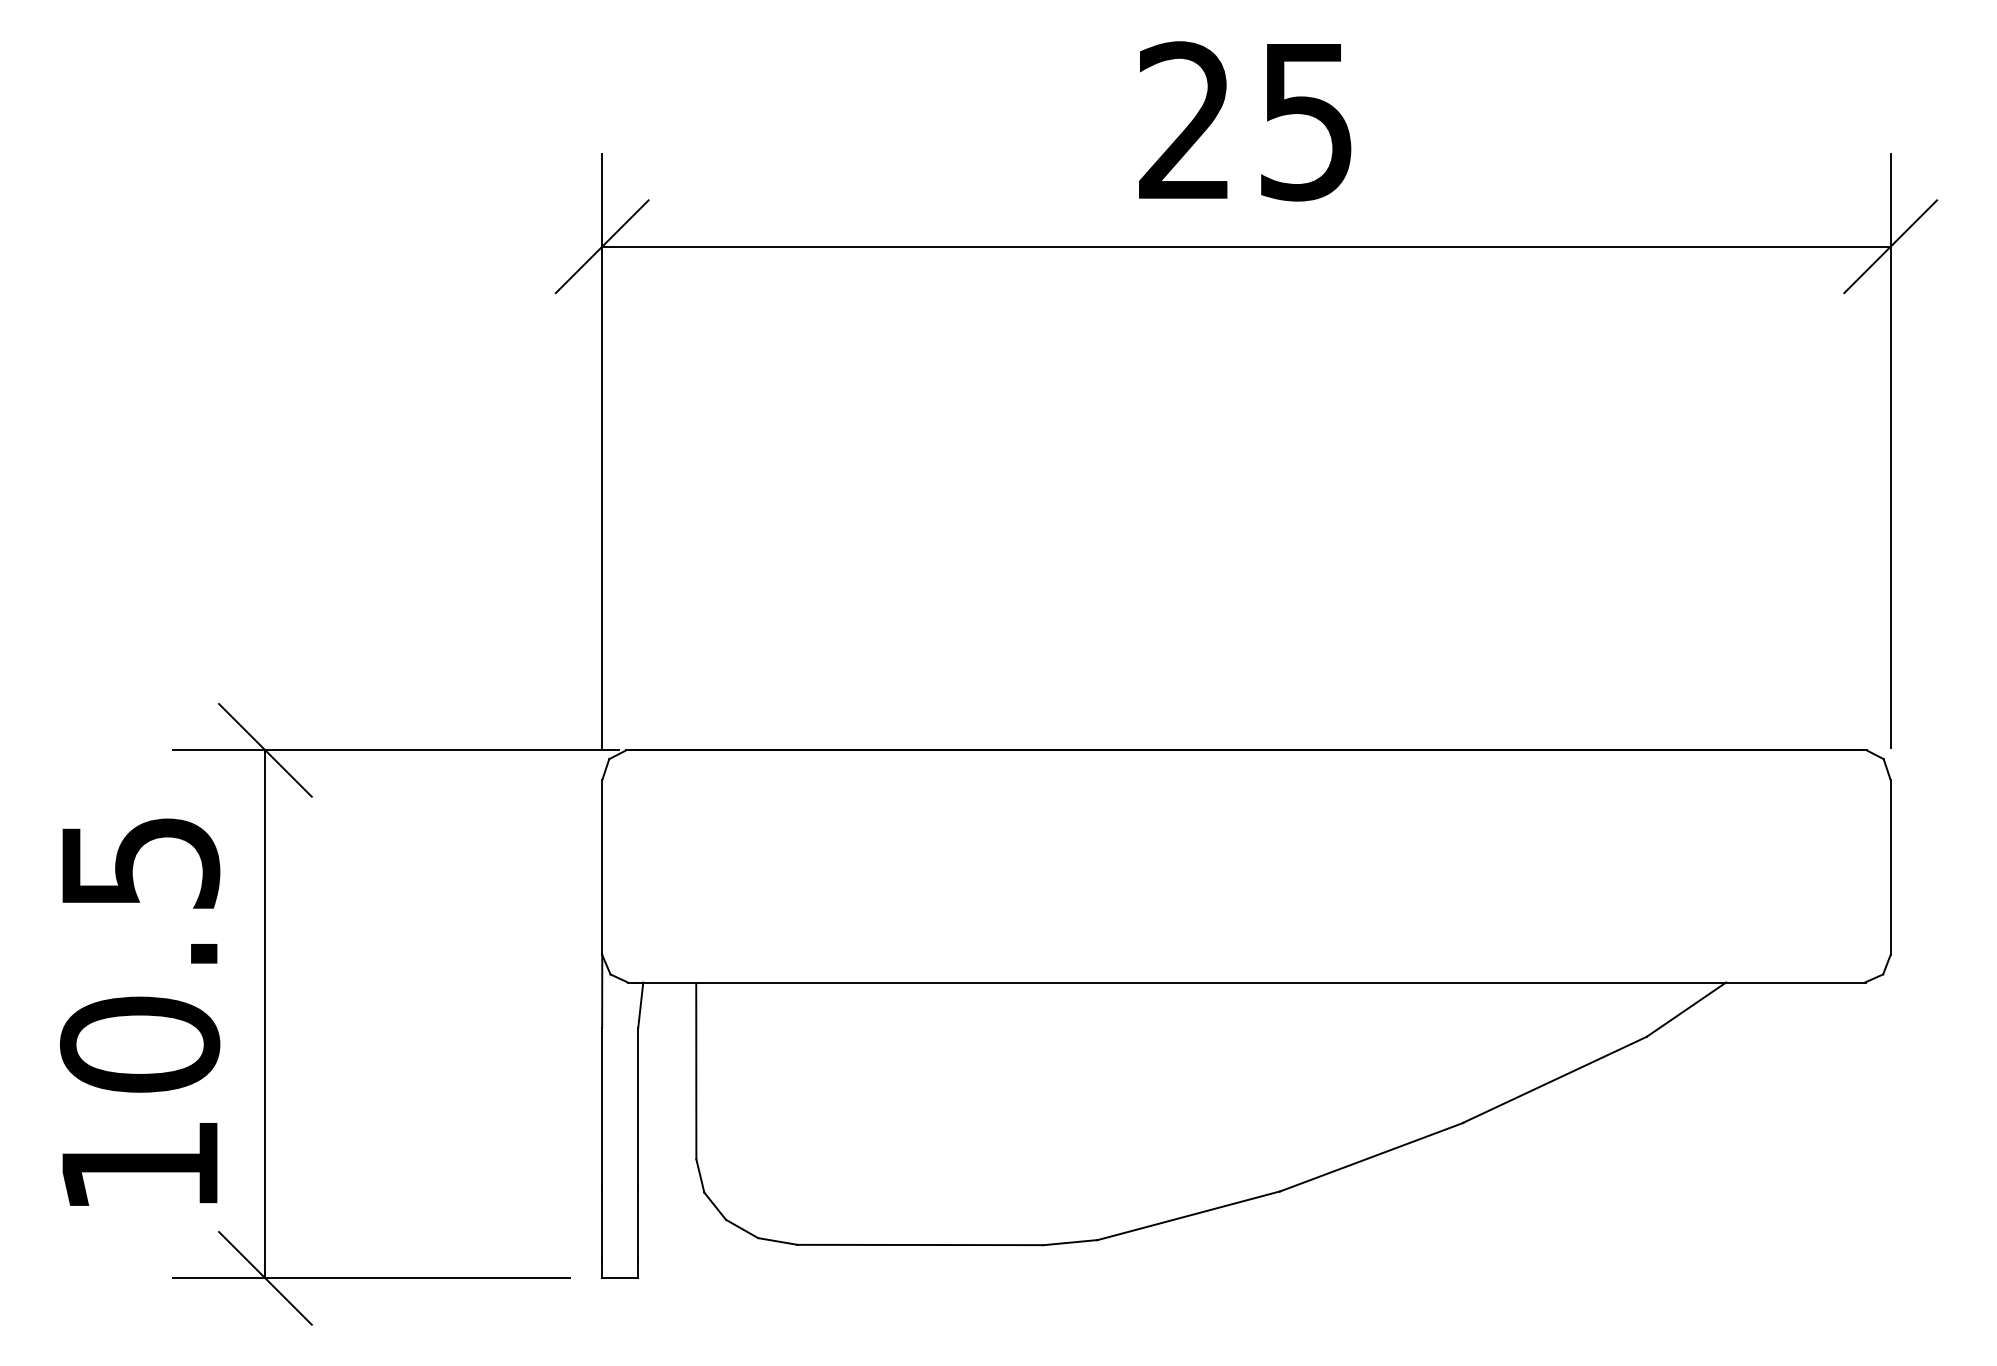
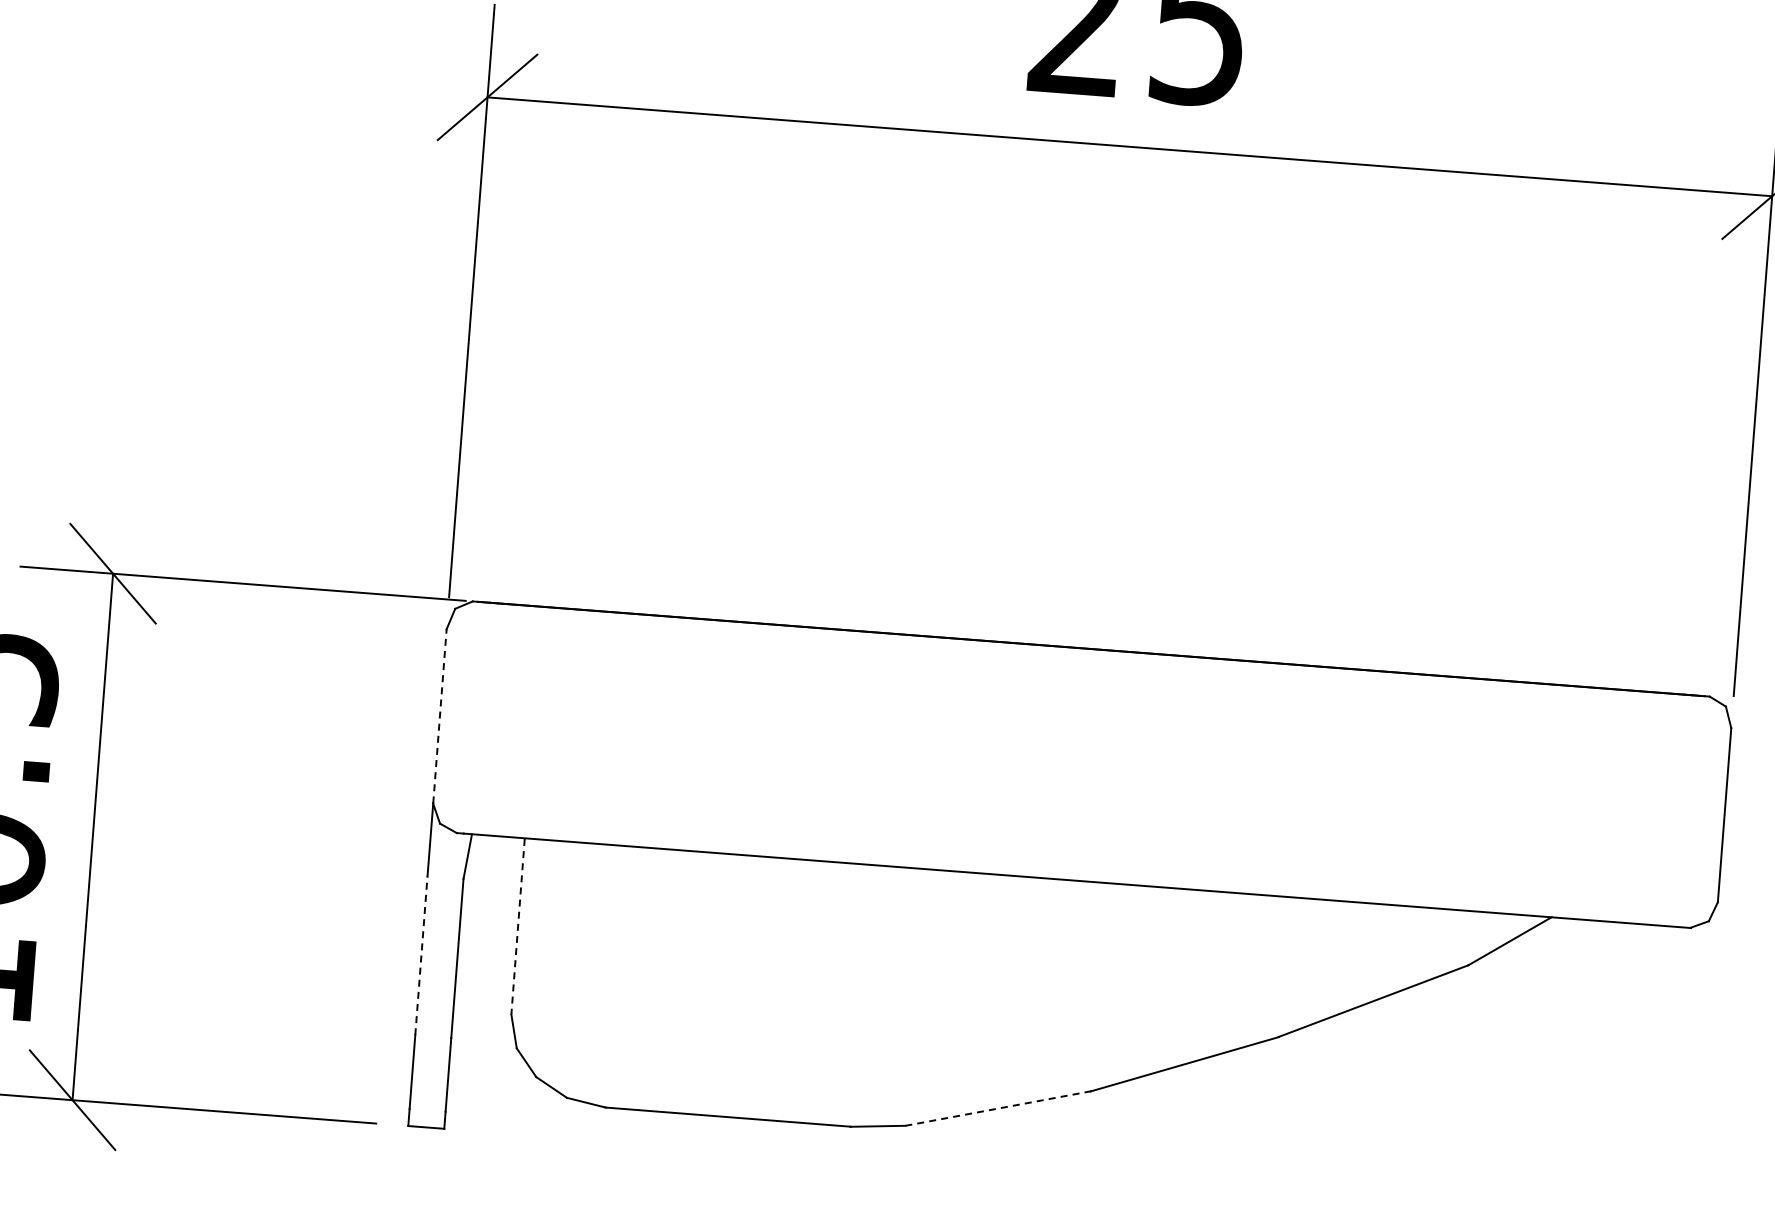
line: (602, 866) -> (440, 715), solid -> dashed
line: (696, 1071) -> (518, 926), solid -> dashed
line: (602, 1107) -> (421, 955), solid -> dashed
line: (1188, 1215) -> (997, 1108), solid -> dashed

